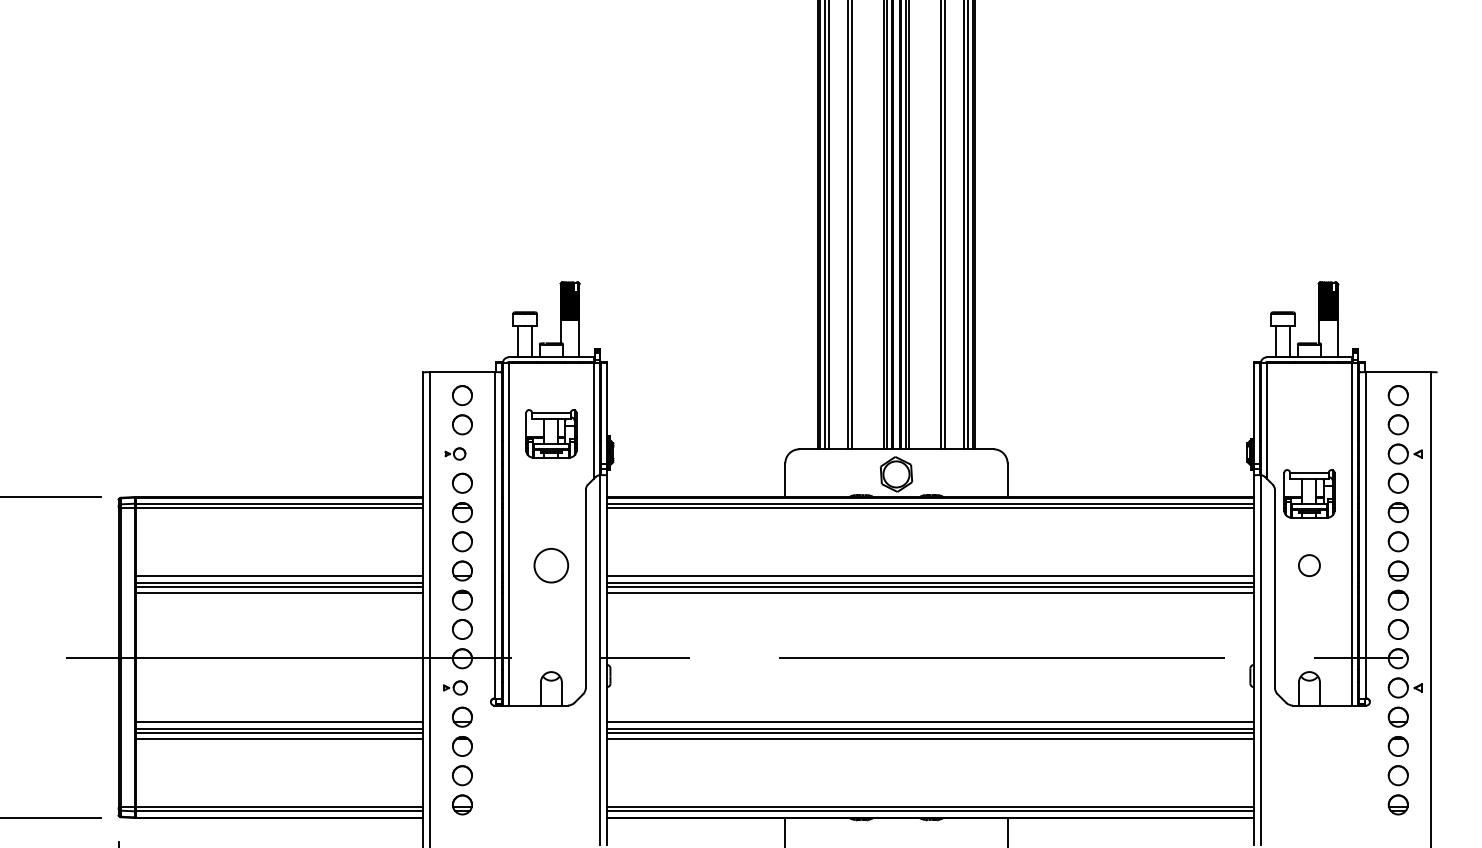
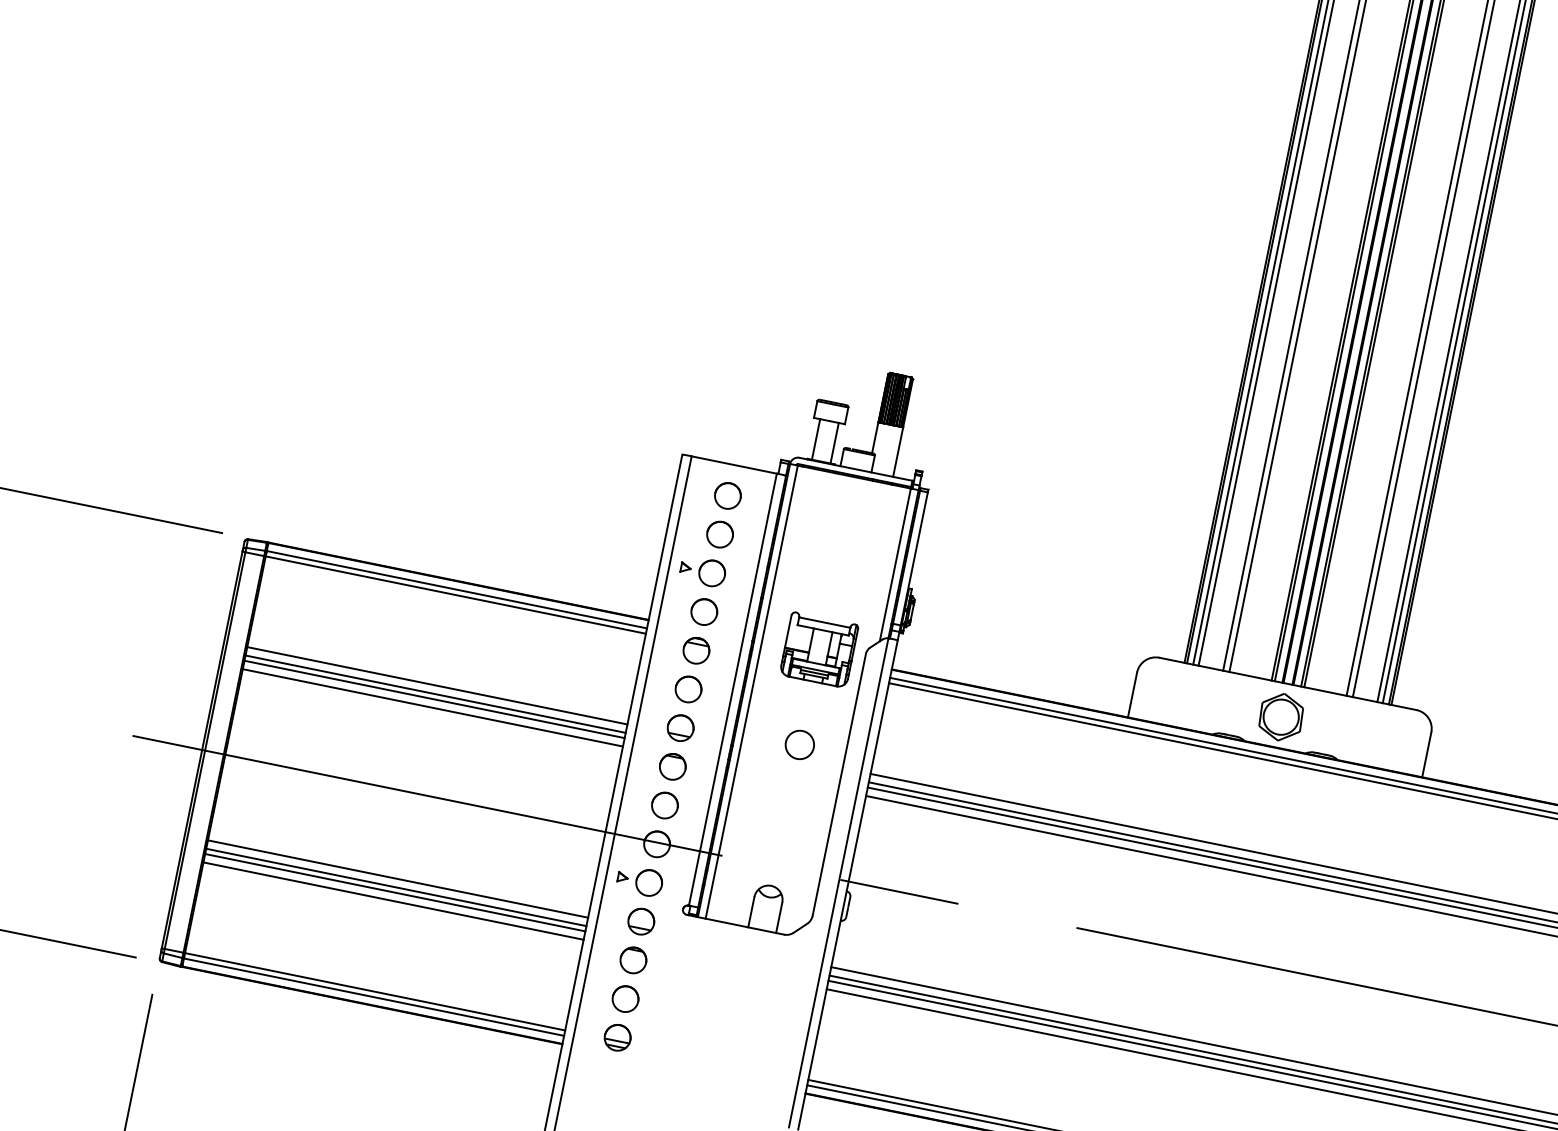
part: (551, 433) -> (819, 649), moved
part: (455, 453) -> (703, 570), size x1.67
circle: (551, 565) -> (800, 744), size x0.62
part: (455, 687) -> (640, 880), size x1.43

